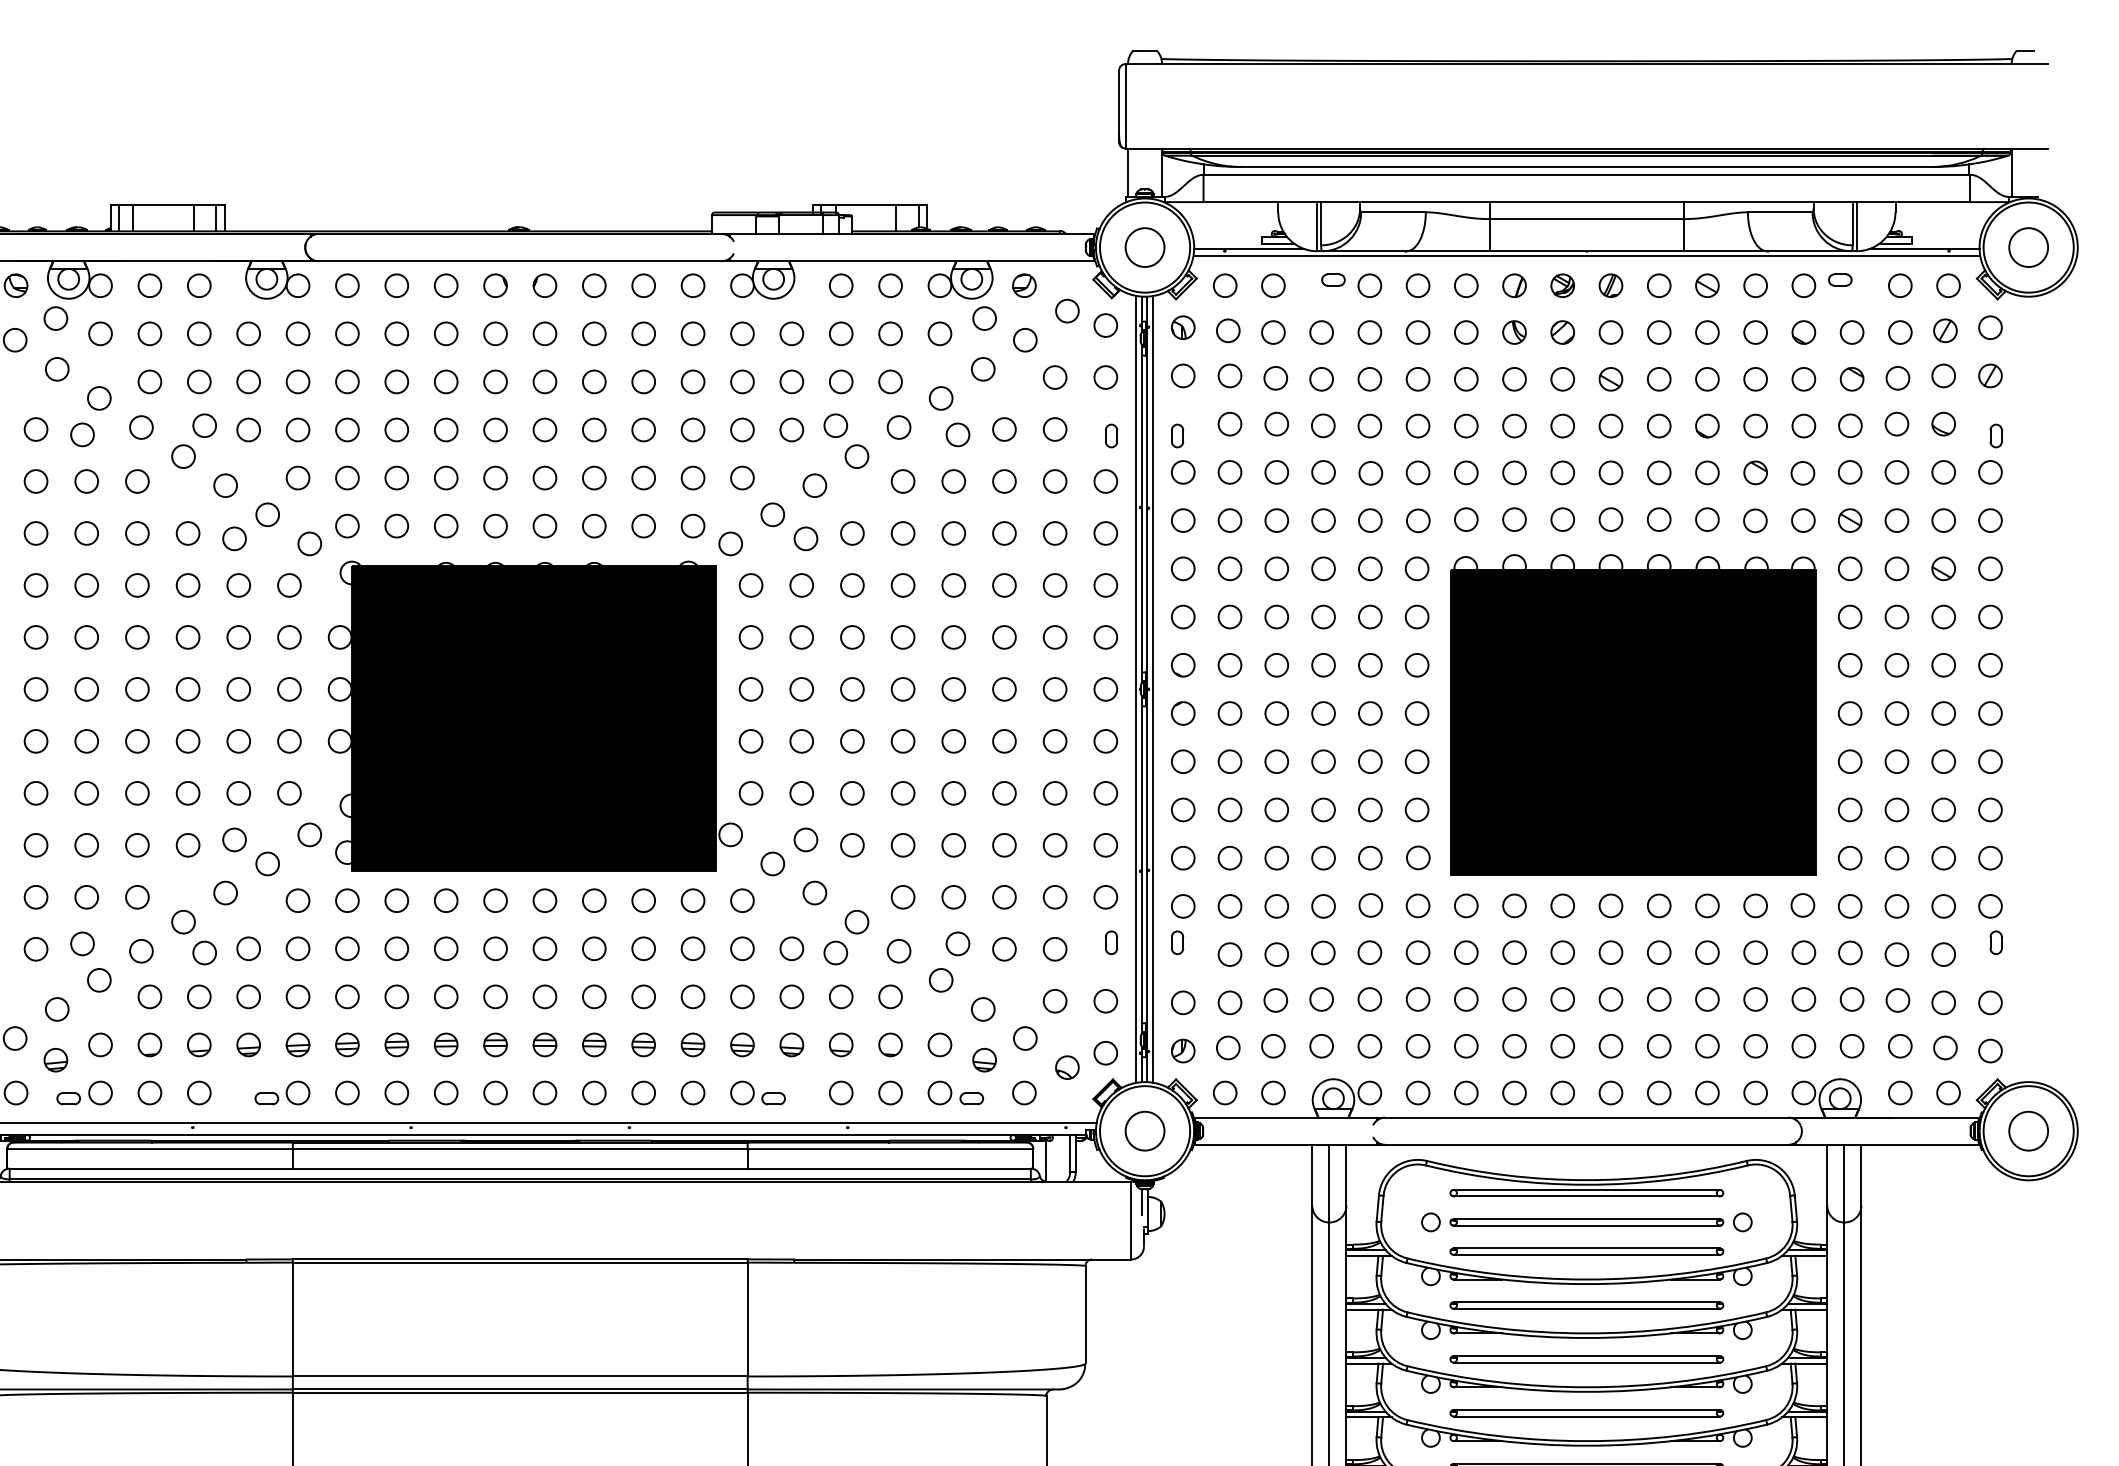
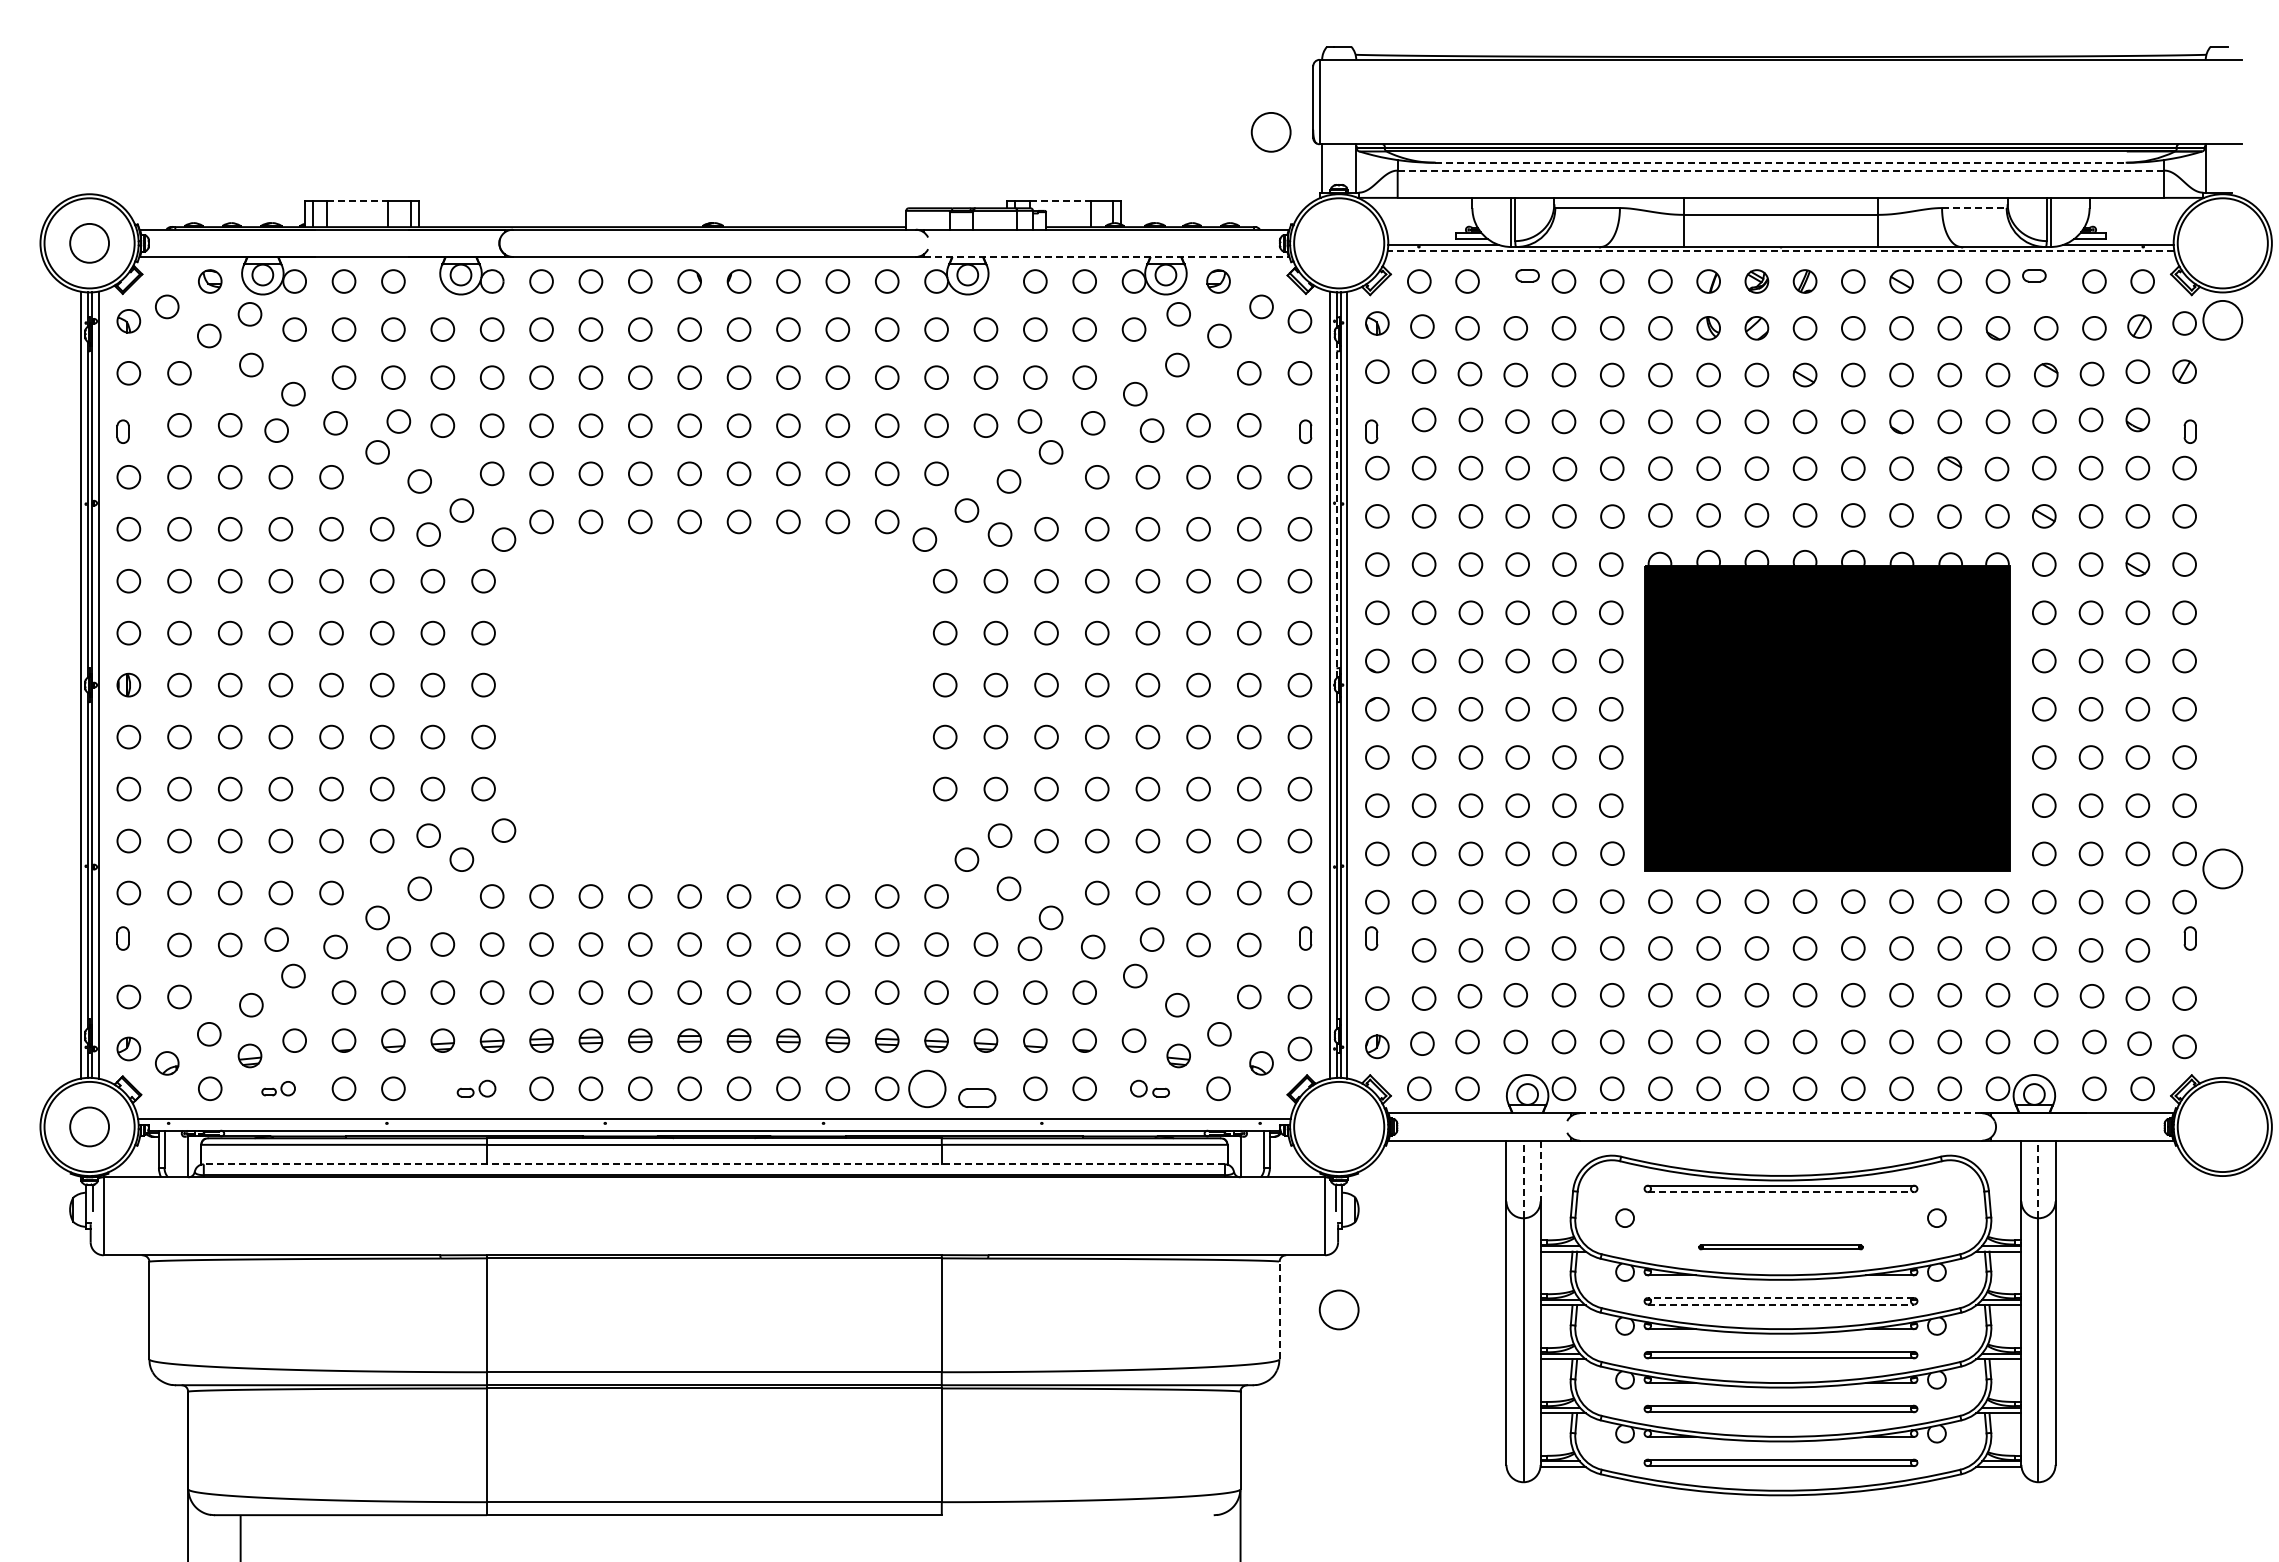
line: (1586, 166) -> (1780, 162), solid -> dashed
line: (1586, 174) -> (1780, 170), solid -> dashed
line: (164, 205) -> (358, 201), solid -> dashed
line: (866, 205) -> (1060, 201), solid -> dashed
line: (1780, 212) -> (1974, 208), solid -> dashed
circle: (1144, 247) -> (1270, 132), moved
circle: (2028, 247) -> (2222, 320), moved
line: (1586, 255) -> (1780, 251), solid -> dashed
line: (912, 261) -> (1106, 257), solid -> dashed
line: (1142, 513) -> (1336, 509), solid -> dashed
part: (535, 715) -> (729, 711), removed
part: (84, 1092) -> (278, 1088), size x0.6
part: (282, 1092) -> (476, 1088), size x0.7
part: (757, 1092) -> (951, 1088), size x1.6
part: (955, 1092) -> (1149, 1088), size x0.7
line: (1586, 1117) -> (1780, 1113), solid -> dashed
circle: (1144, 1130) -> (1338, 1309), moved
circle: (2028, 1130) -> (2222, 868), moved
line: (520, 1168) -> (714, 1164), solid -> dashed
line: (1346, 1175) -> (1540, 1171), solid -> dashed
line: (1329, 1183) -> (1523, 1179), solid -> dashed
line: (1844, 1183) -> (2038, 1179), solid -> dashed
line: (1587, 1196) -> (1781, 1192), solid -> dashed
part: (1586, 1222) -> (1780, 1218), removed
part: (1586, 1251) -> (1780, 1247), size x0.6
line: (1586, 1302) -> (1780, 1298), solid -> dashed
line: (1587, 1308) -> (1781, 1304), solid -> dashed
line: (1085, 1314) -> (1279, 1310), solid -> dashed

